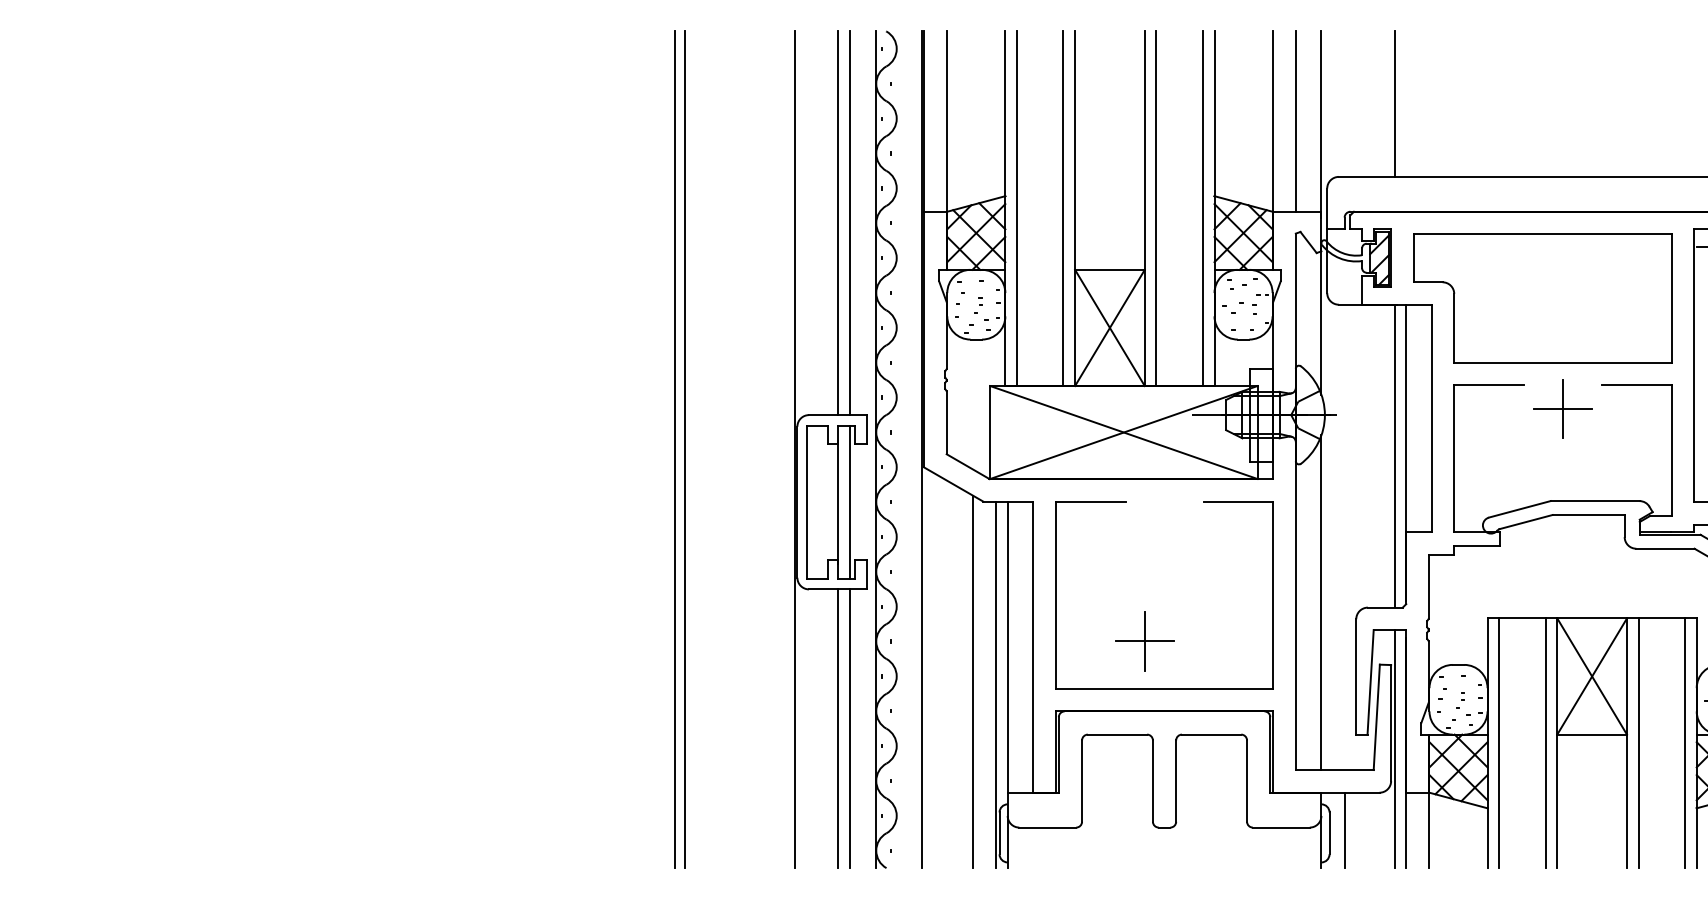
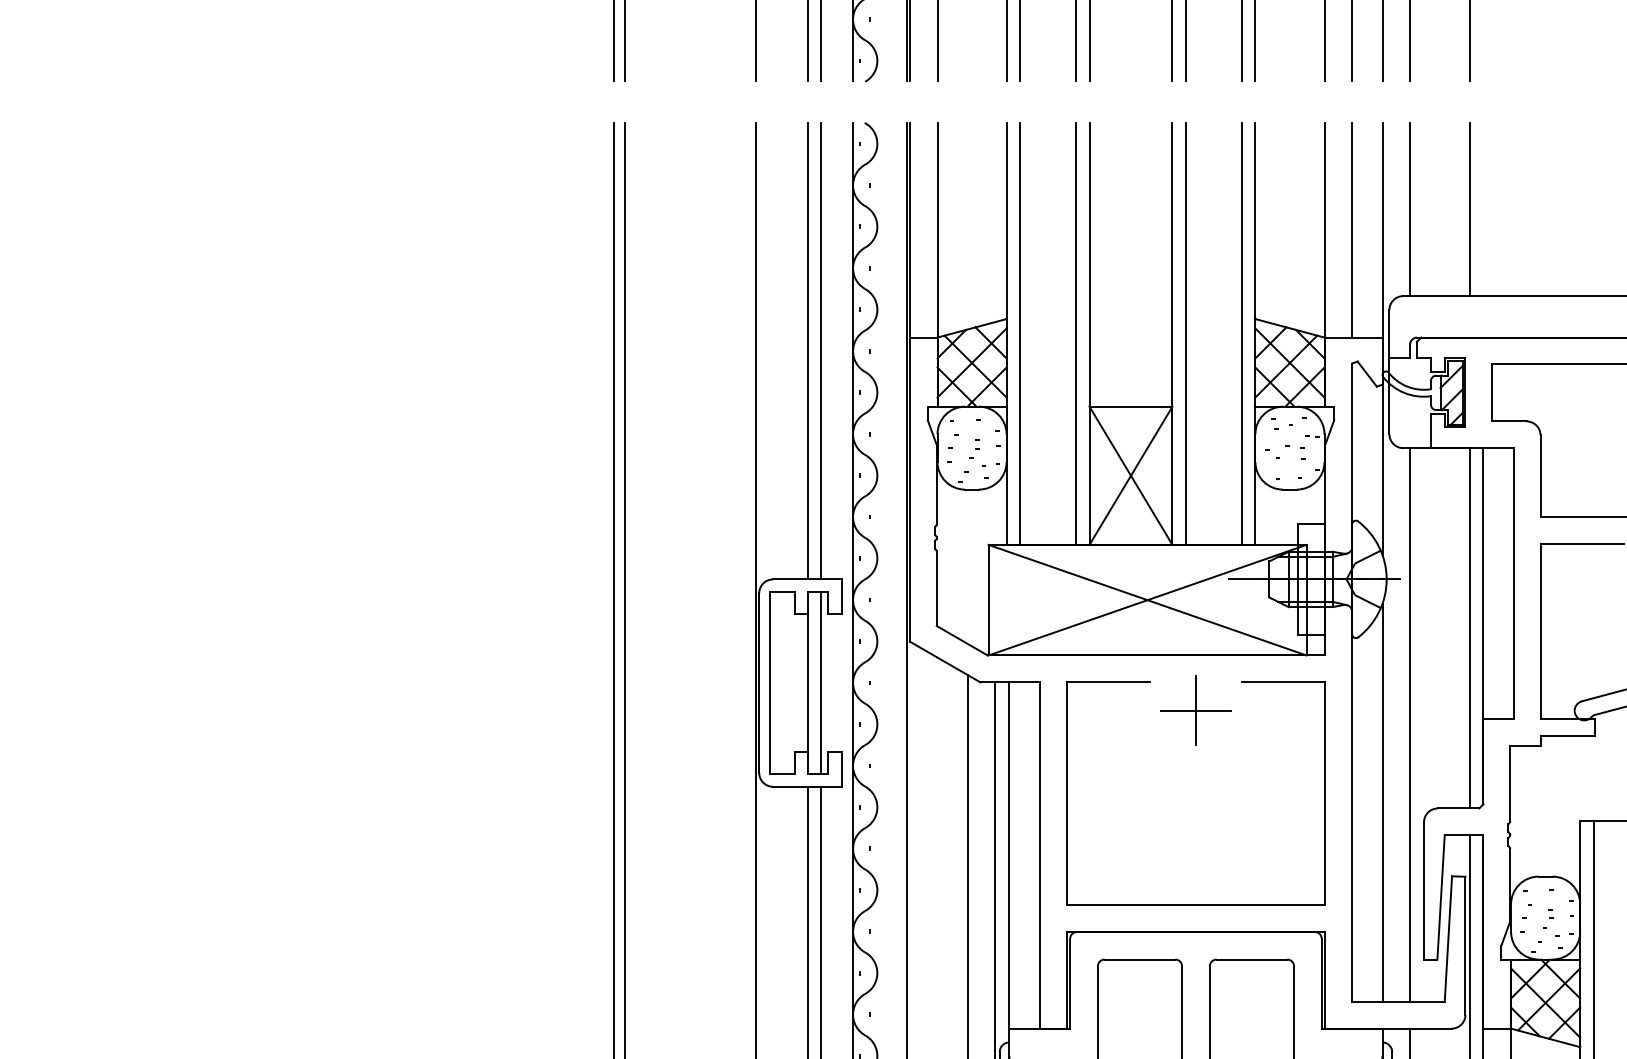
line: (1344, 103) -> (1409, 208), added
line: (1344, 537) -> (1409, 725), added
part: (1144, 641) -> (1195, 710), moved

